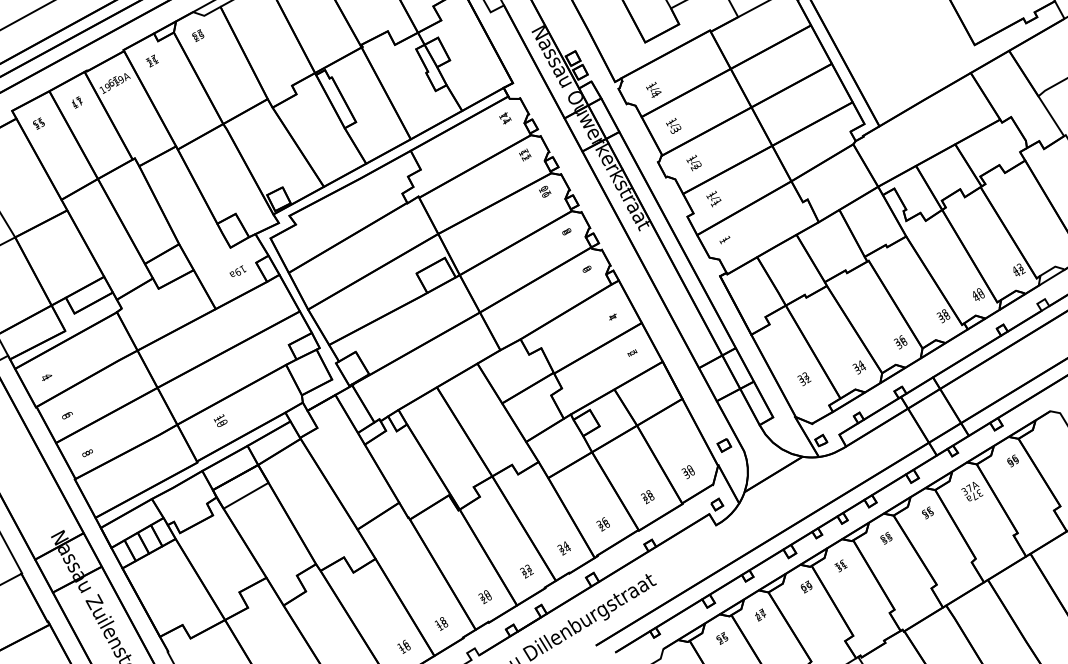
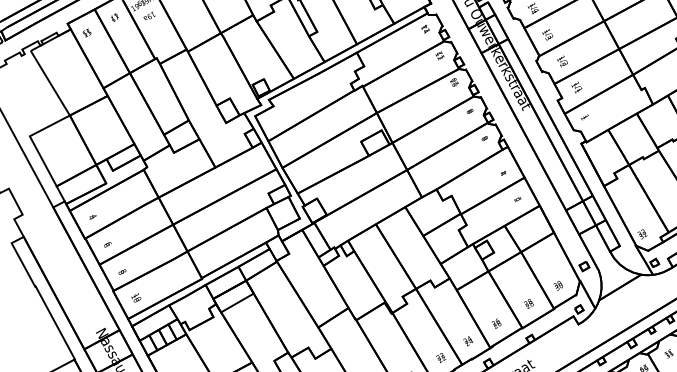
text: (237, 270) -> (149, 15), moved
text: (804, 379) -> (642, 234), moved
text: (220, 420) -> (136, 297), moved

